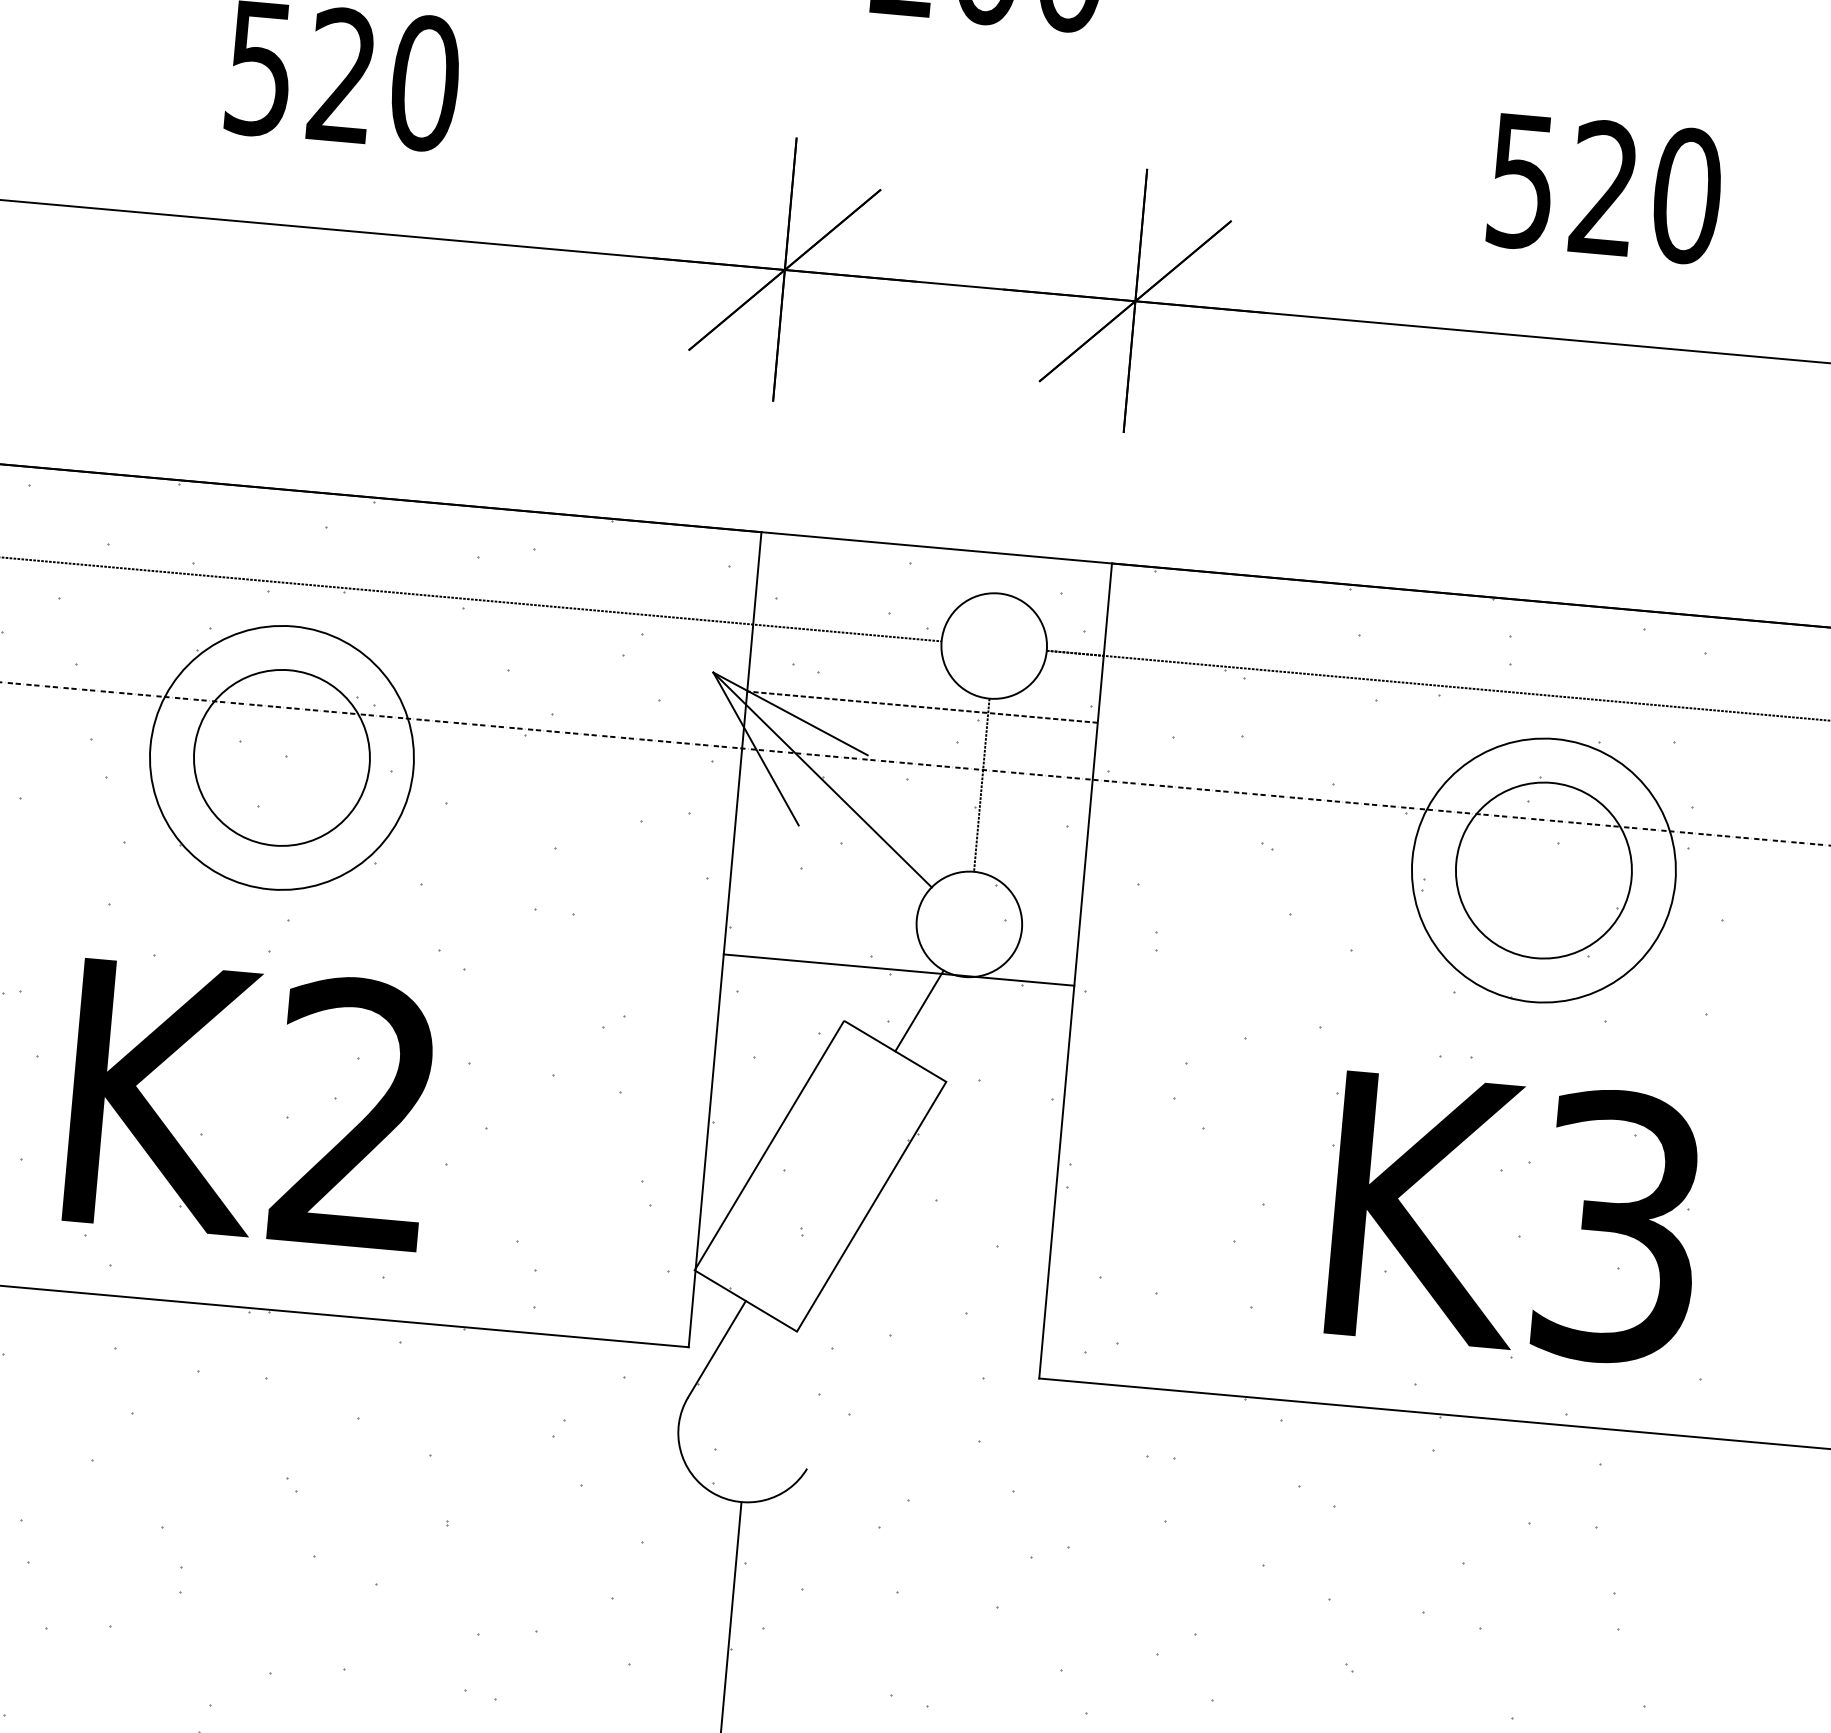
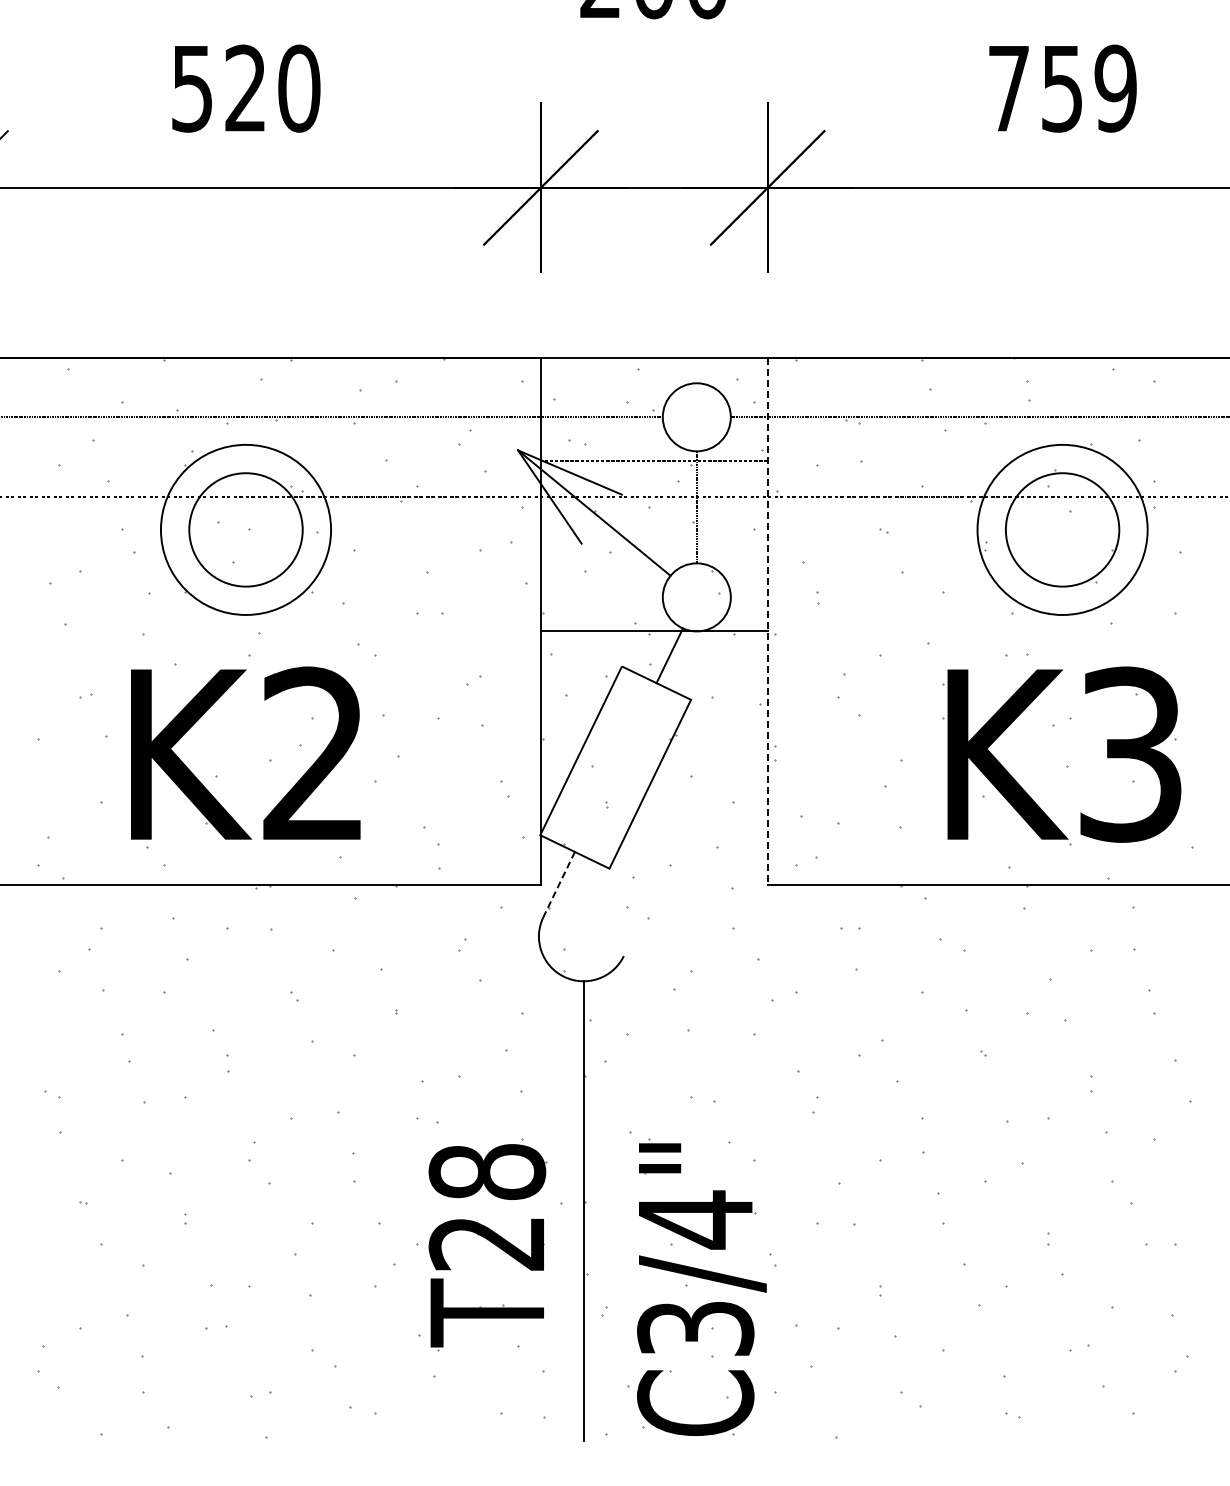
text: (1606, 188) -> (1063, 88), 520 -> 759
line: (1075, 971) -> (767, 621), solid -> dashed
line: (715, 1350) -> (558, 885), solid -> dashed

